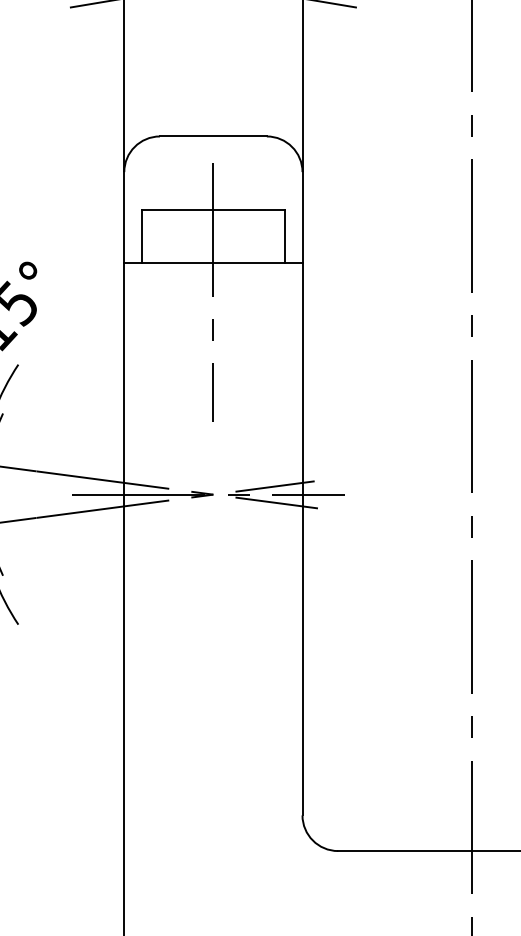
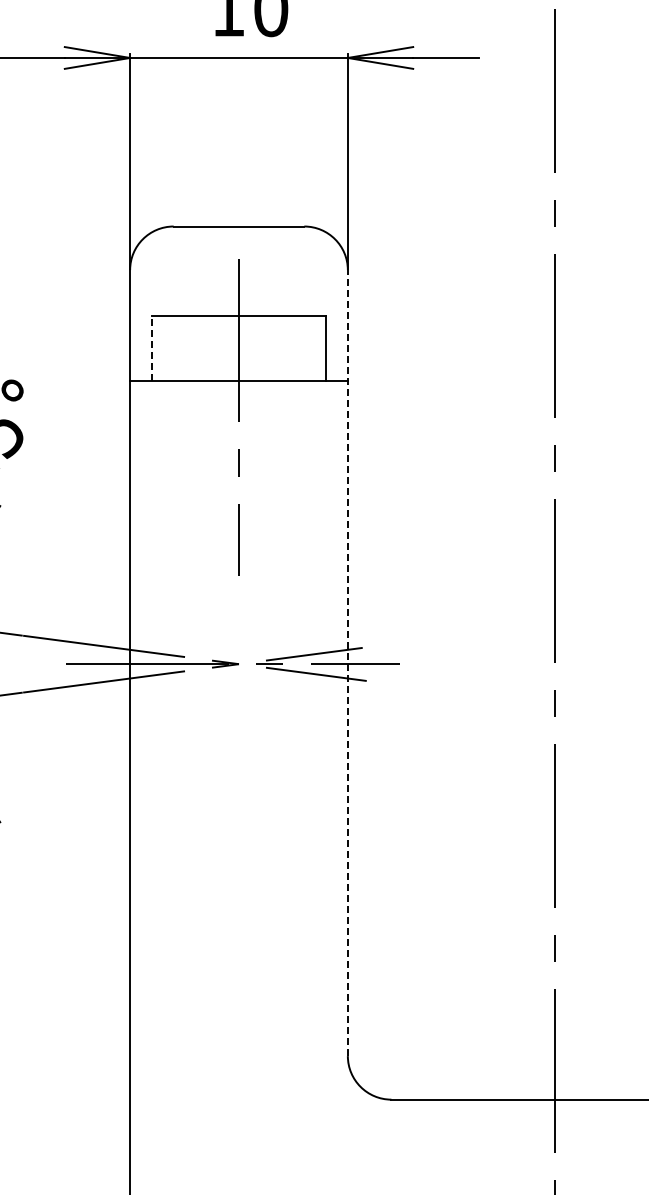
line: (141, 236) -> (151, 348), solid -> dashed
line: (302, 493) -> (347, 662), solid -> dashed

